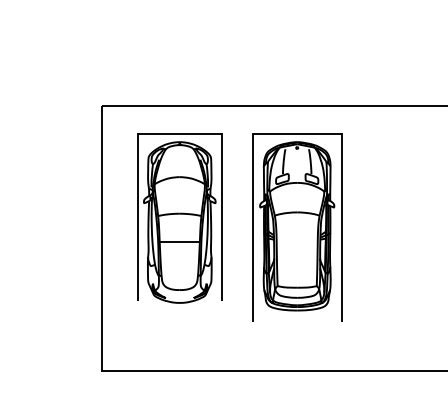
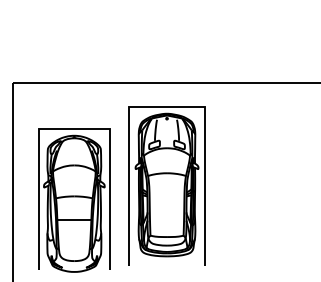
part: (179, 218) -> (74, 200), moved
part: (297, 227) -> (167, 186), moved

